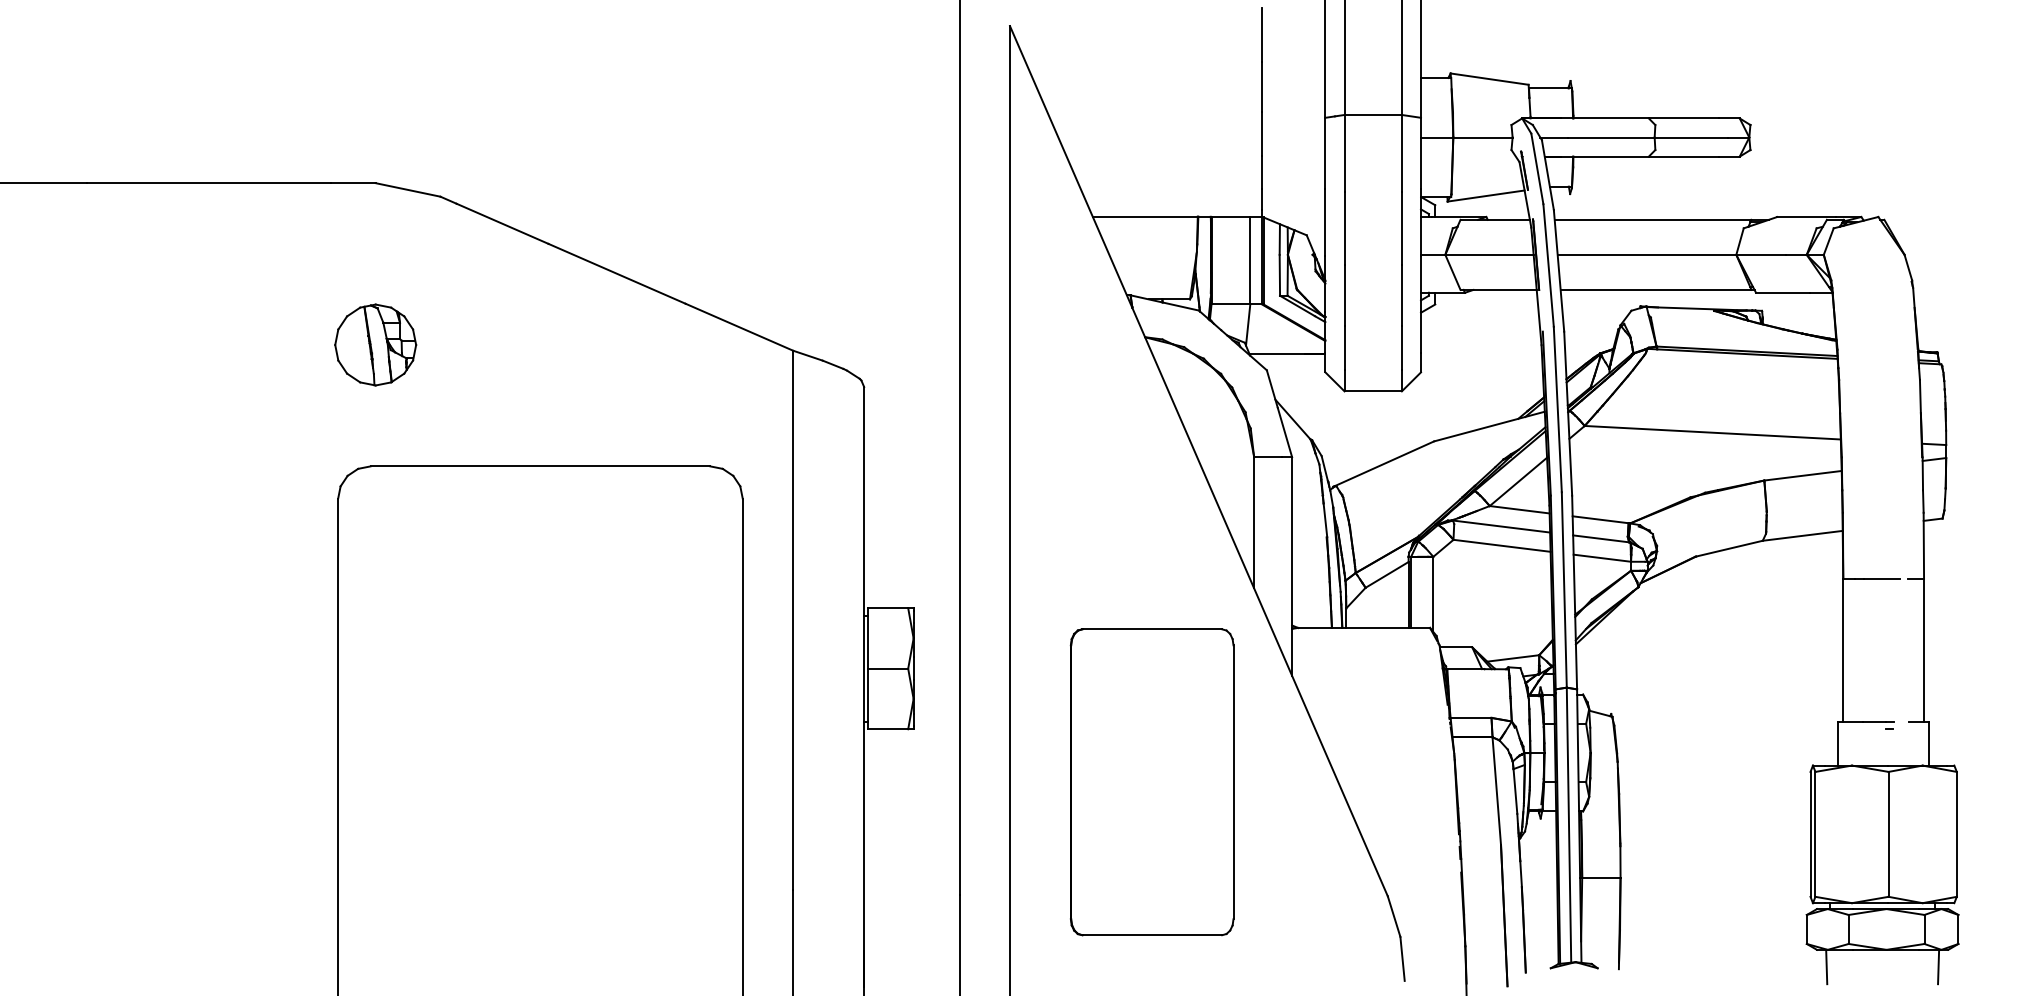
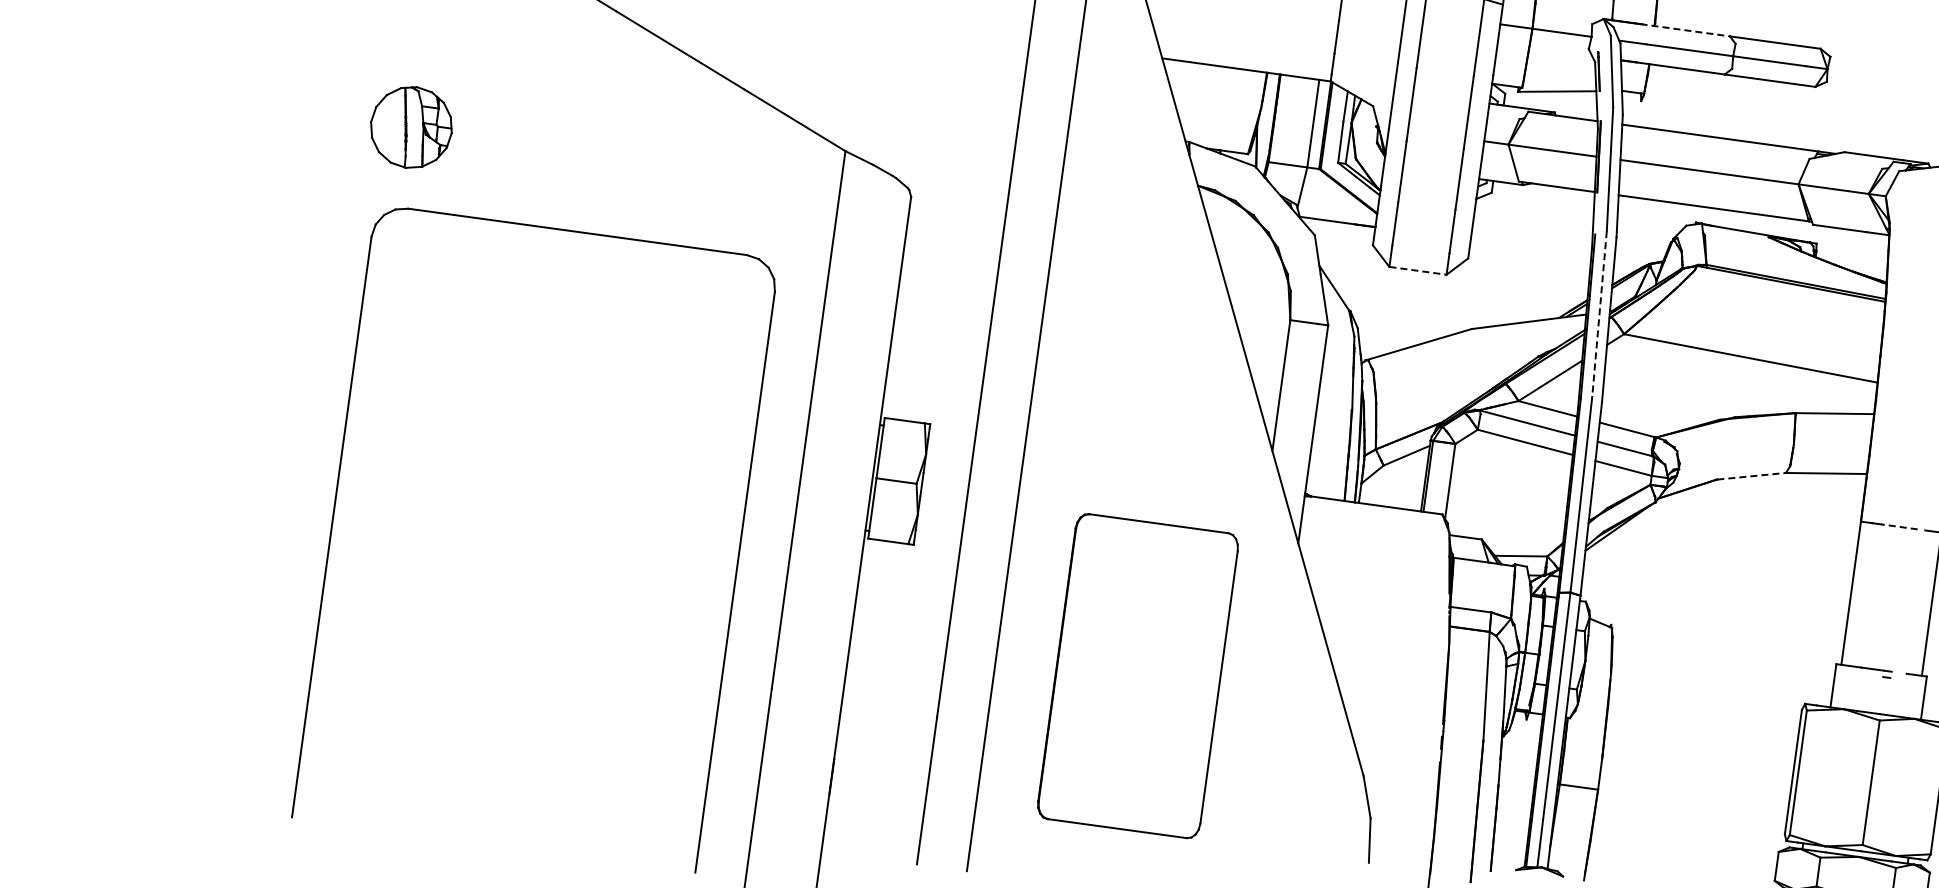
line: (1603, 118) -> (1684, 30), solid -> dashed
part: (375, 344) -> (411, 126), moved
line: (1373, 391) -> (1418, 270), solid -> dashed
line: (1557, 409) -> (1599, 314), solid -> dashed
line: (1729, 548) -> (1751, 476), solid -> dashed
line: (1881, 578) -> (1899, 526), solid -> dashed
part: (1151, 782) -> (1137, 676), moved

